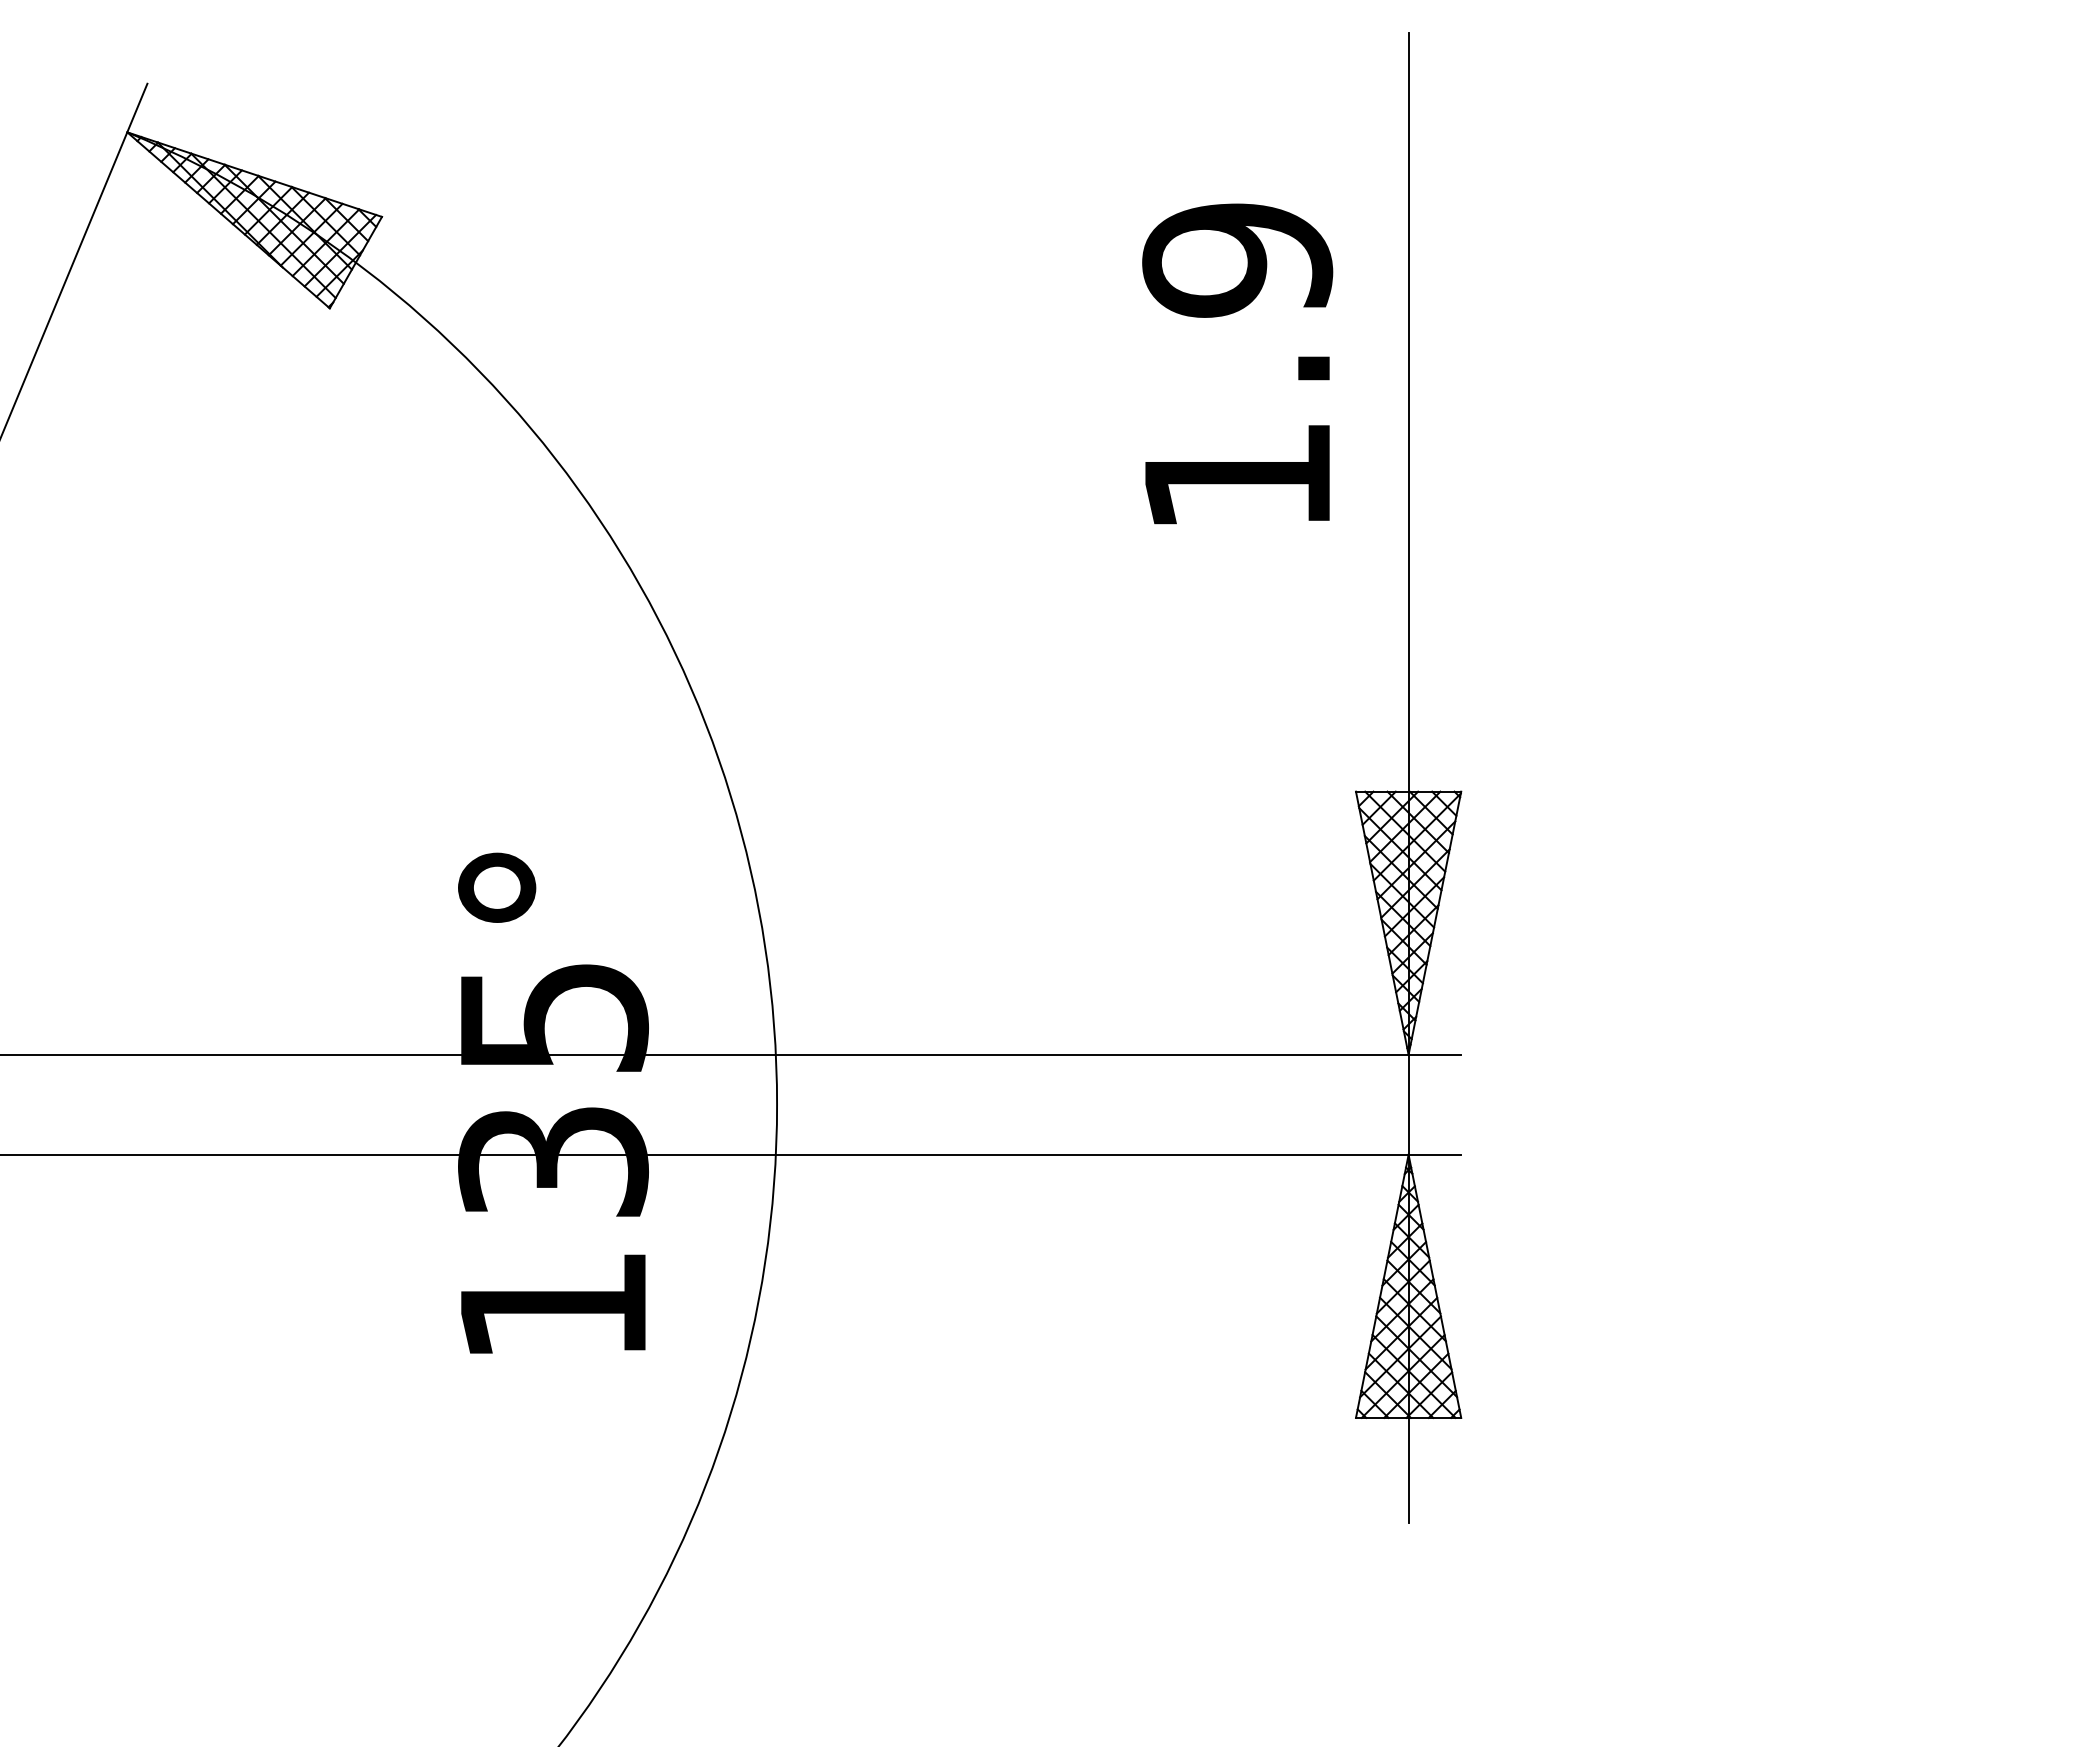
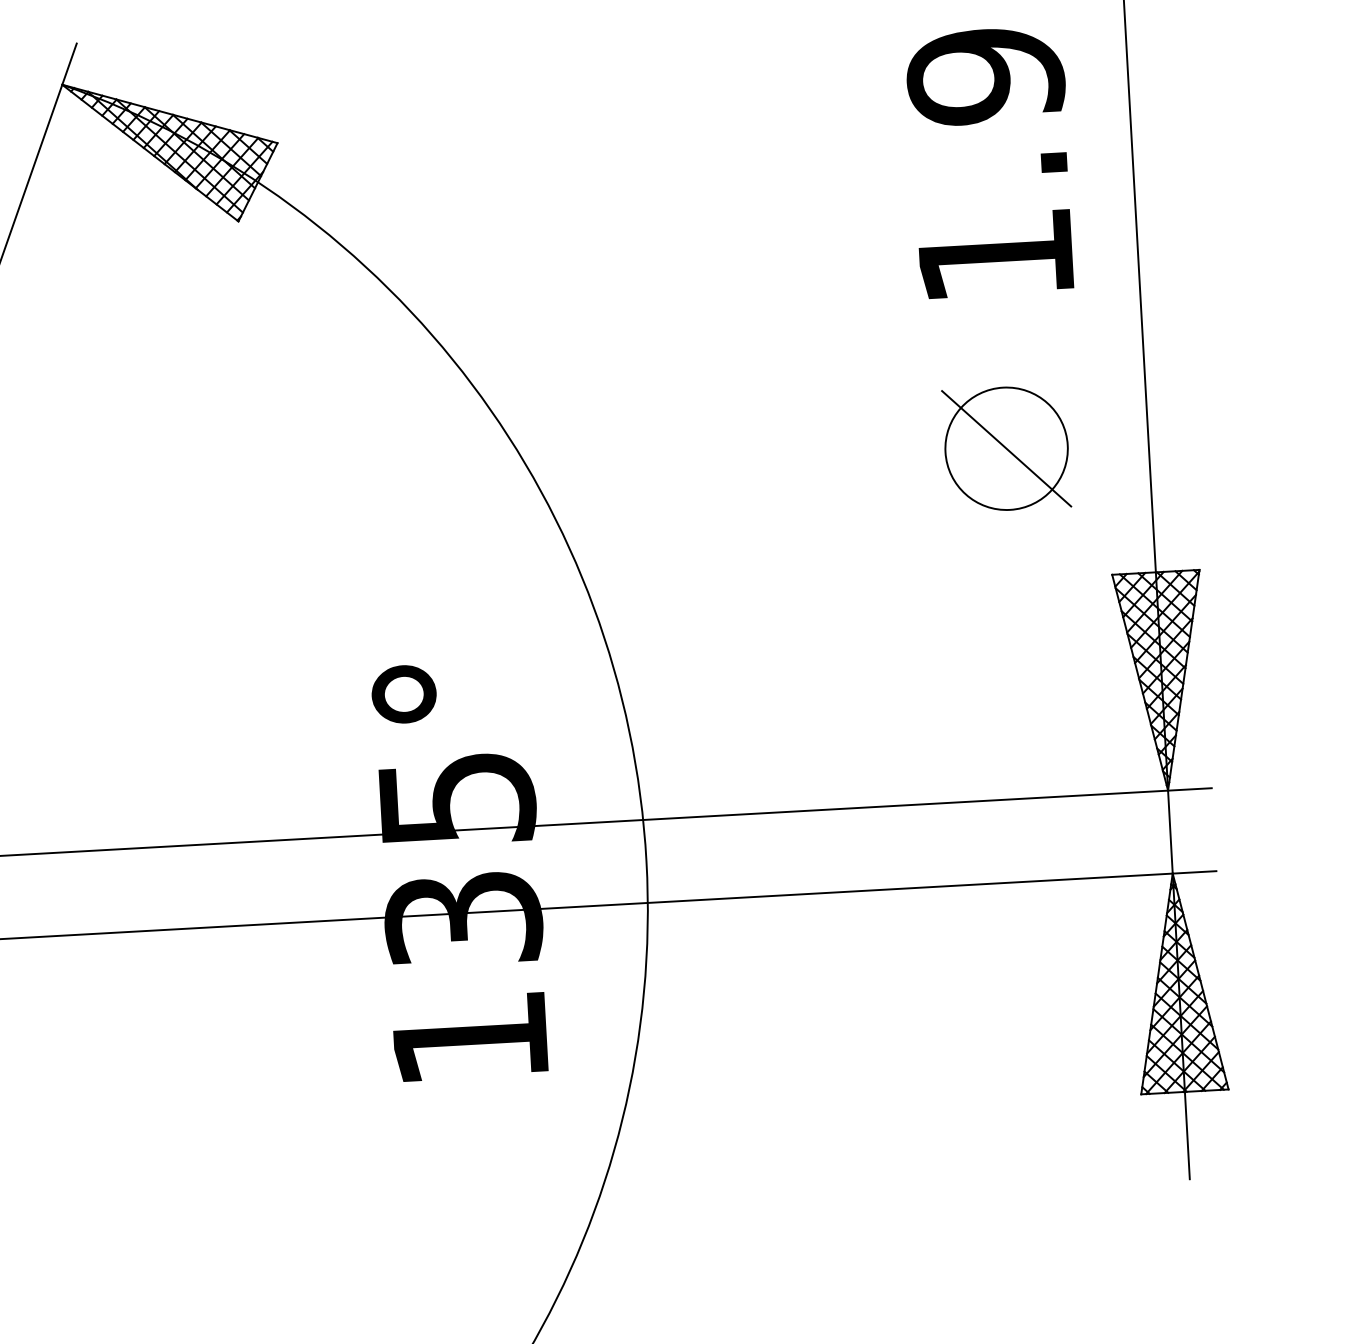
text: (1237, 363) -> (990, 162), moved
part: (1237, 632) -> (1006, 448), added

